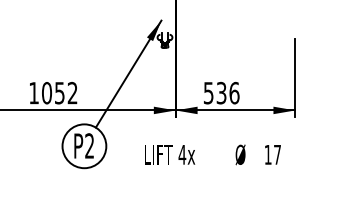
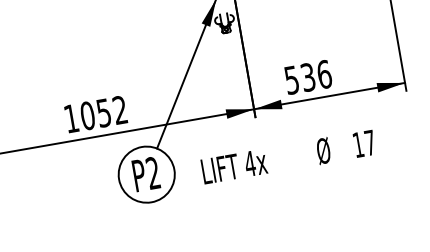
text: (212, 154) -> (288, 156), moved

